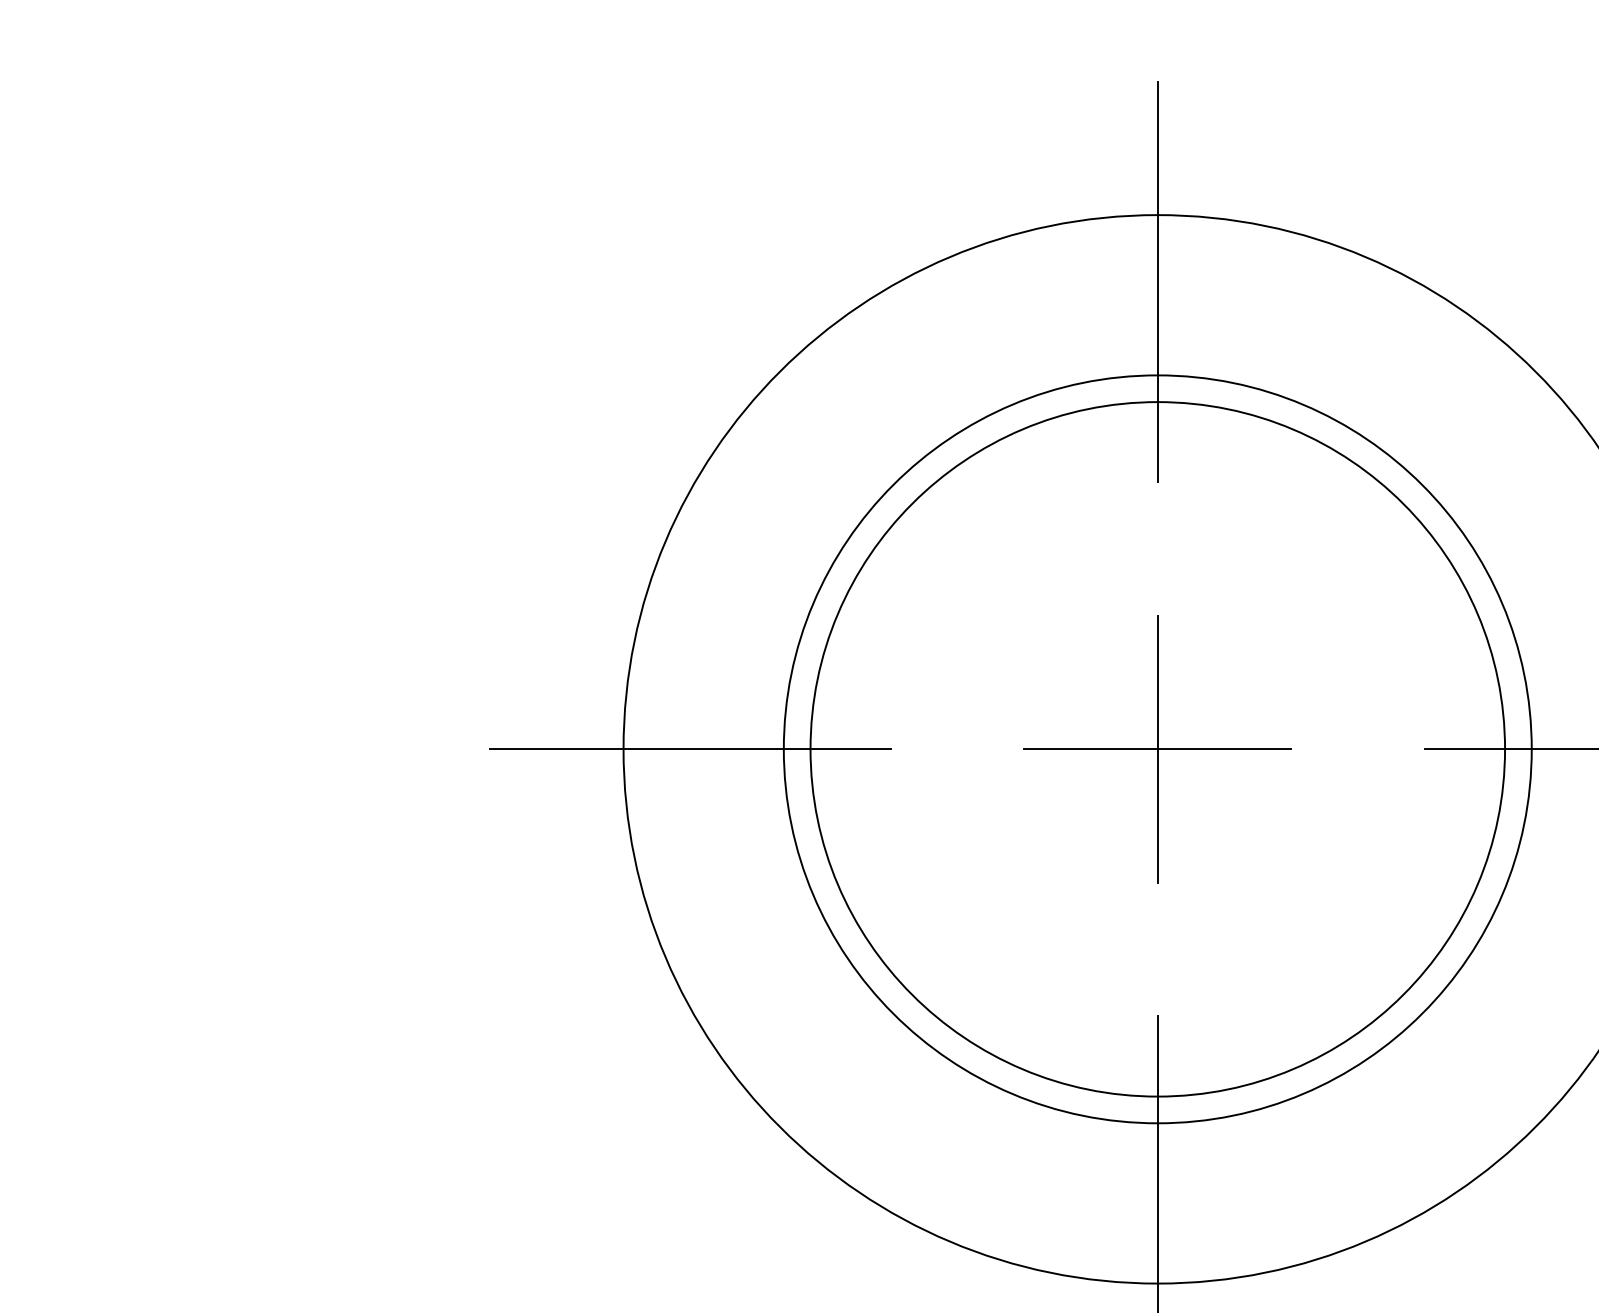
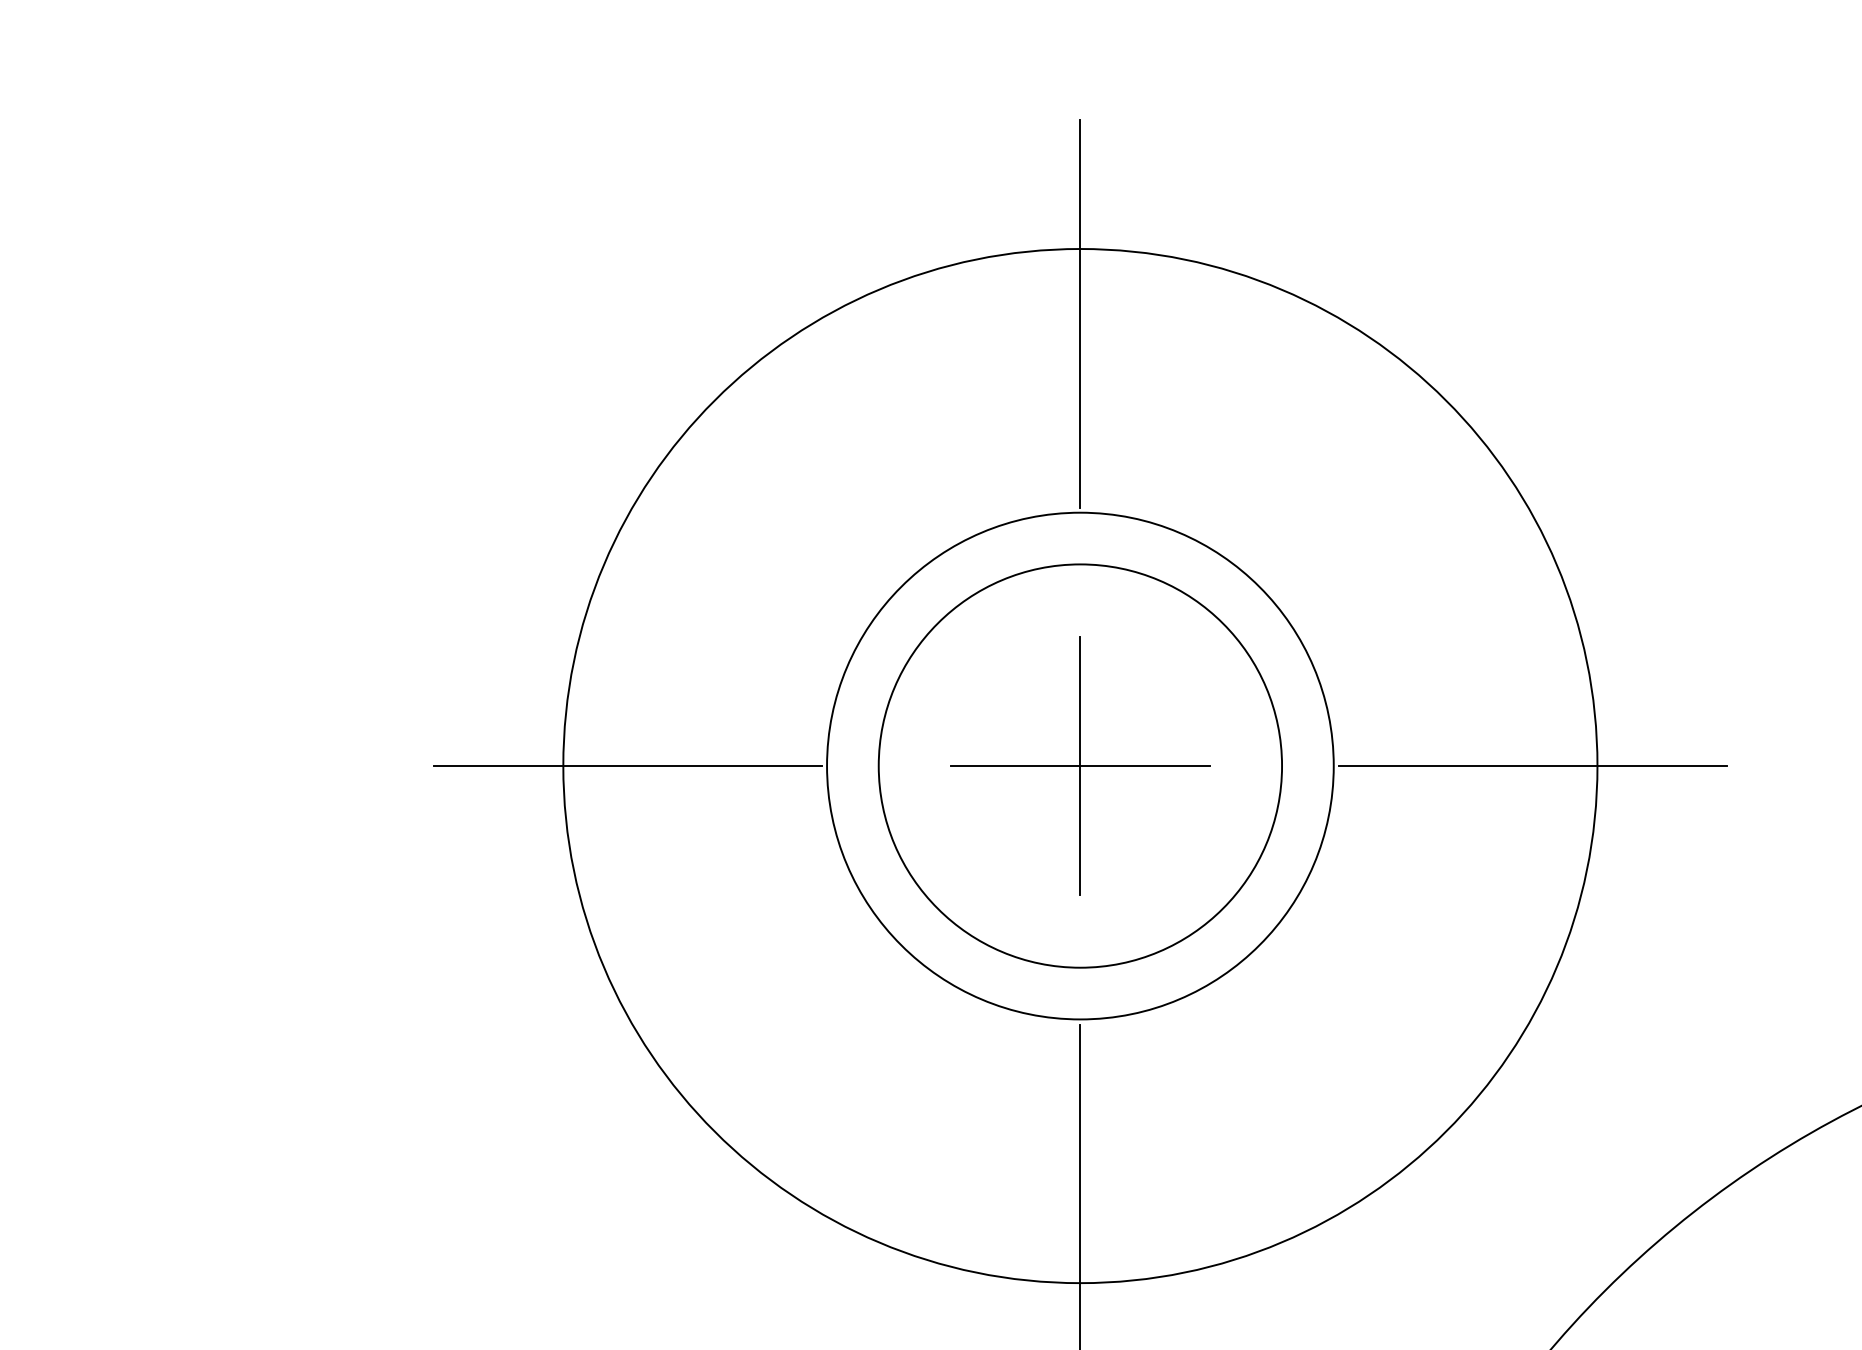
circle: (1157, 748) -> (1080, 765), size x0.6
circle: (1157, 749) -> (1080, 766), size x0.7

